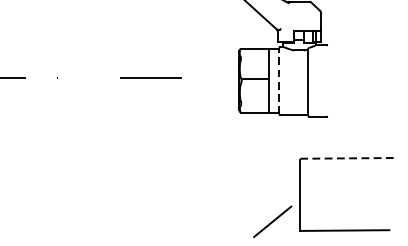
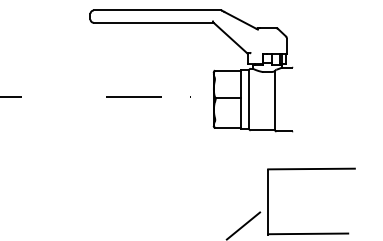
line: (279, 80) -> (249, 99), dashed -> solid
line: (349, 158) -> (312, 169), dashed -> solid

